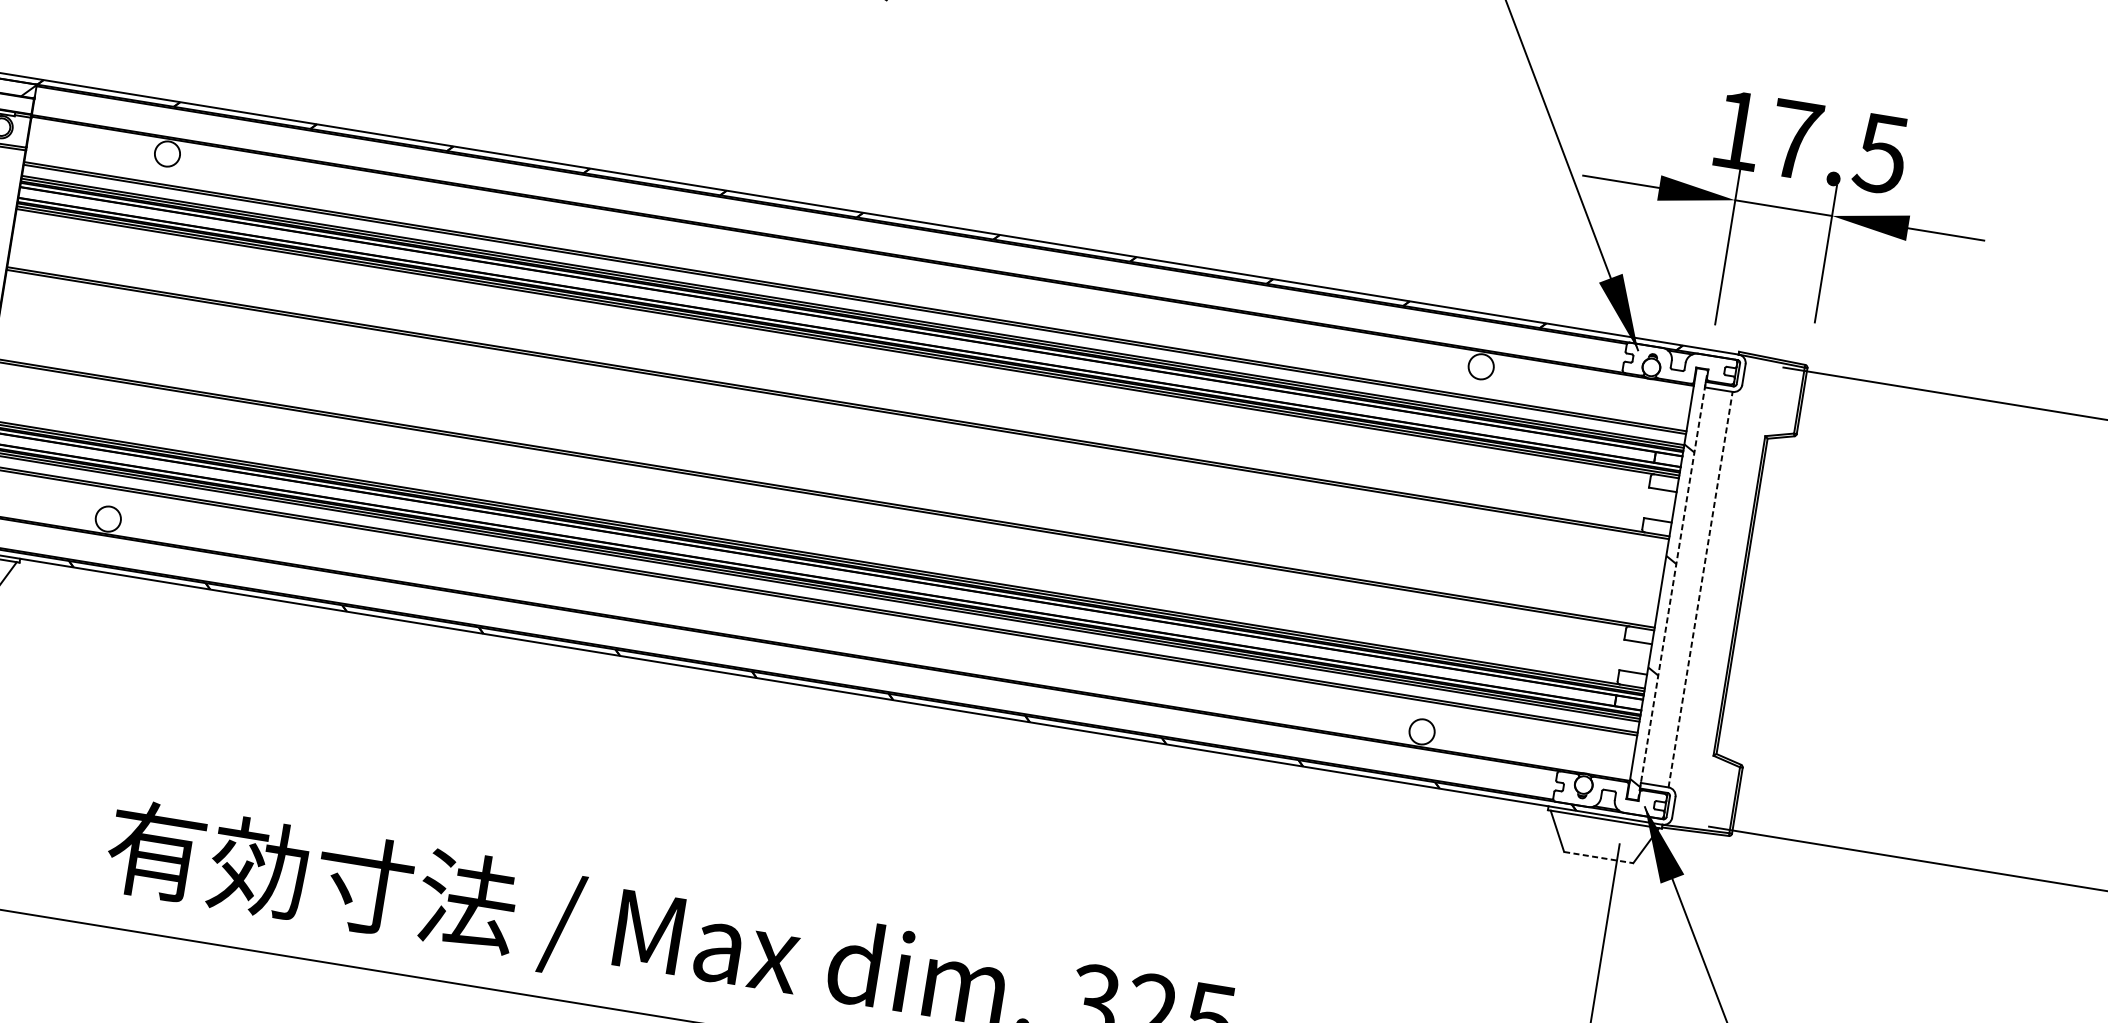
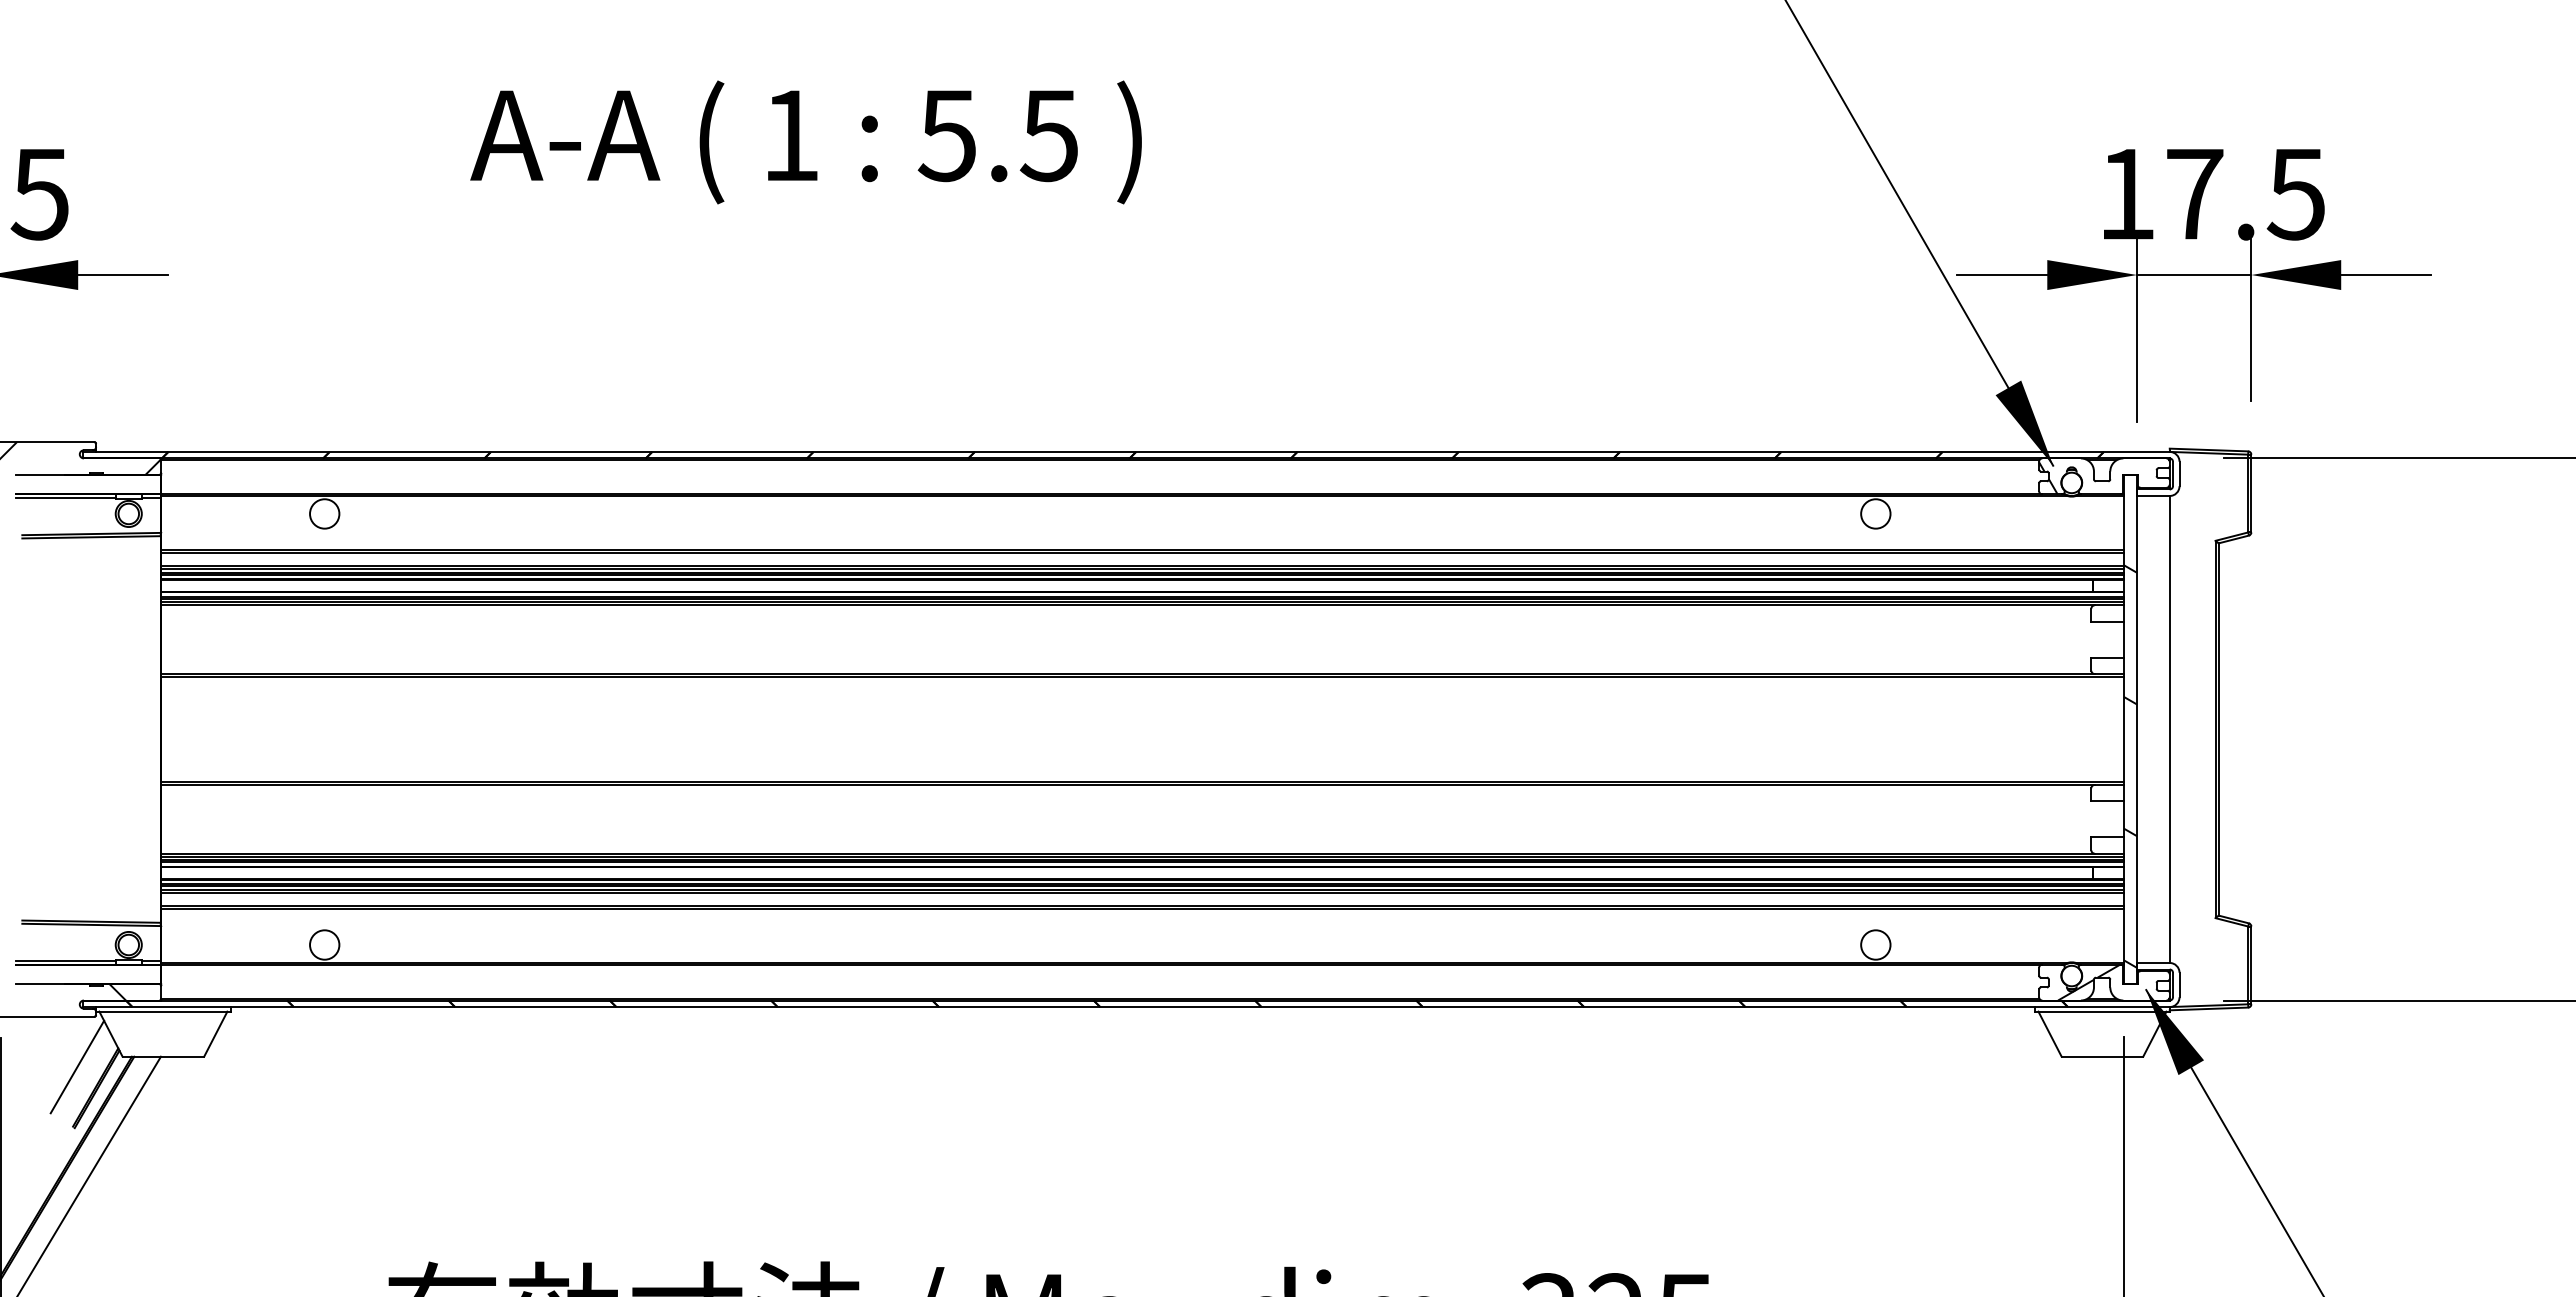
hatch: (1632, 360) -> (2048, 478), added
line: (1673, 584) -> (2137, 728), dashed -> solid
line: (1700, 588) -> (2169, 728), dashed -> solid
hatch: (1597, 792) -> (2089, 982), added
line: (1598, 857) -> (2102, 1056), dashed -> solid

